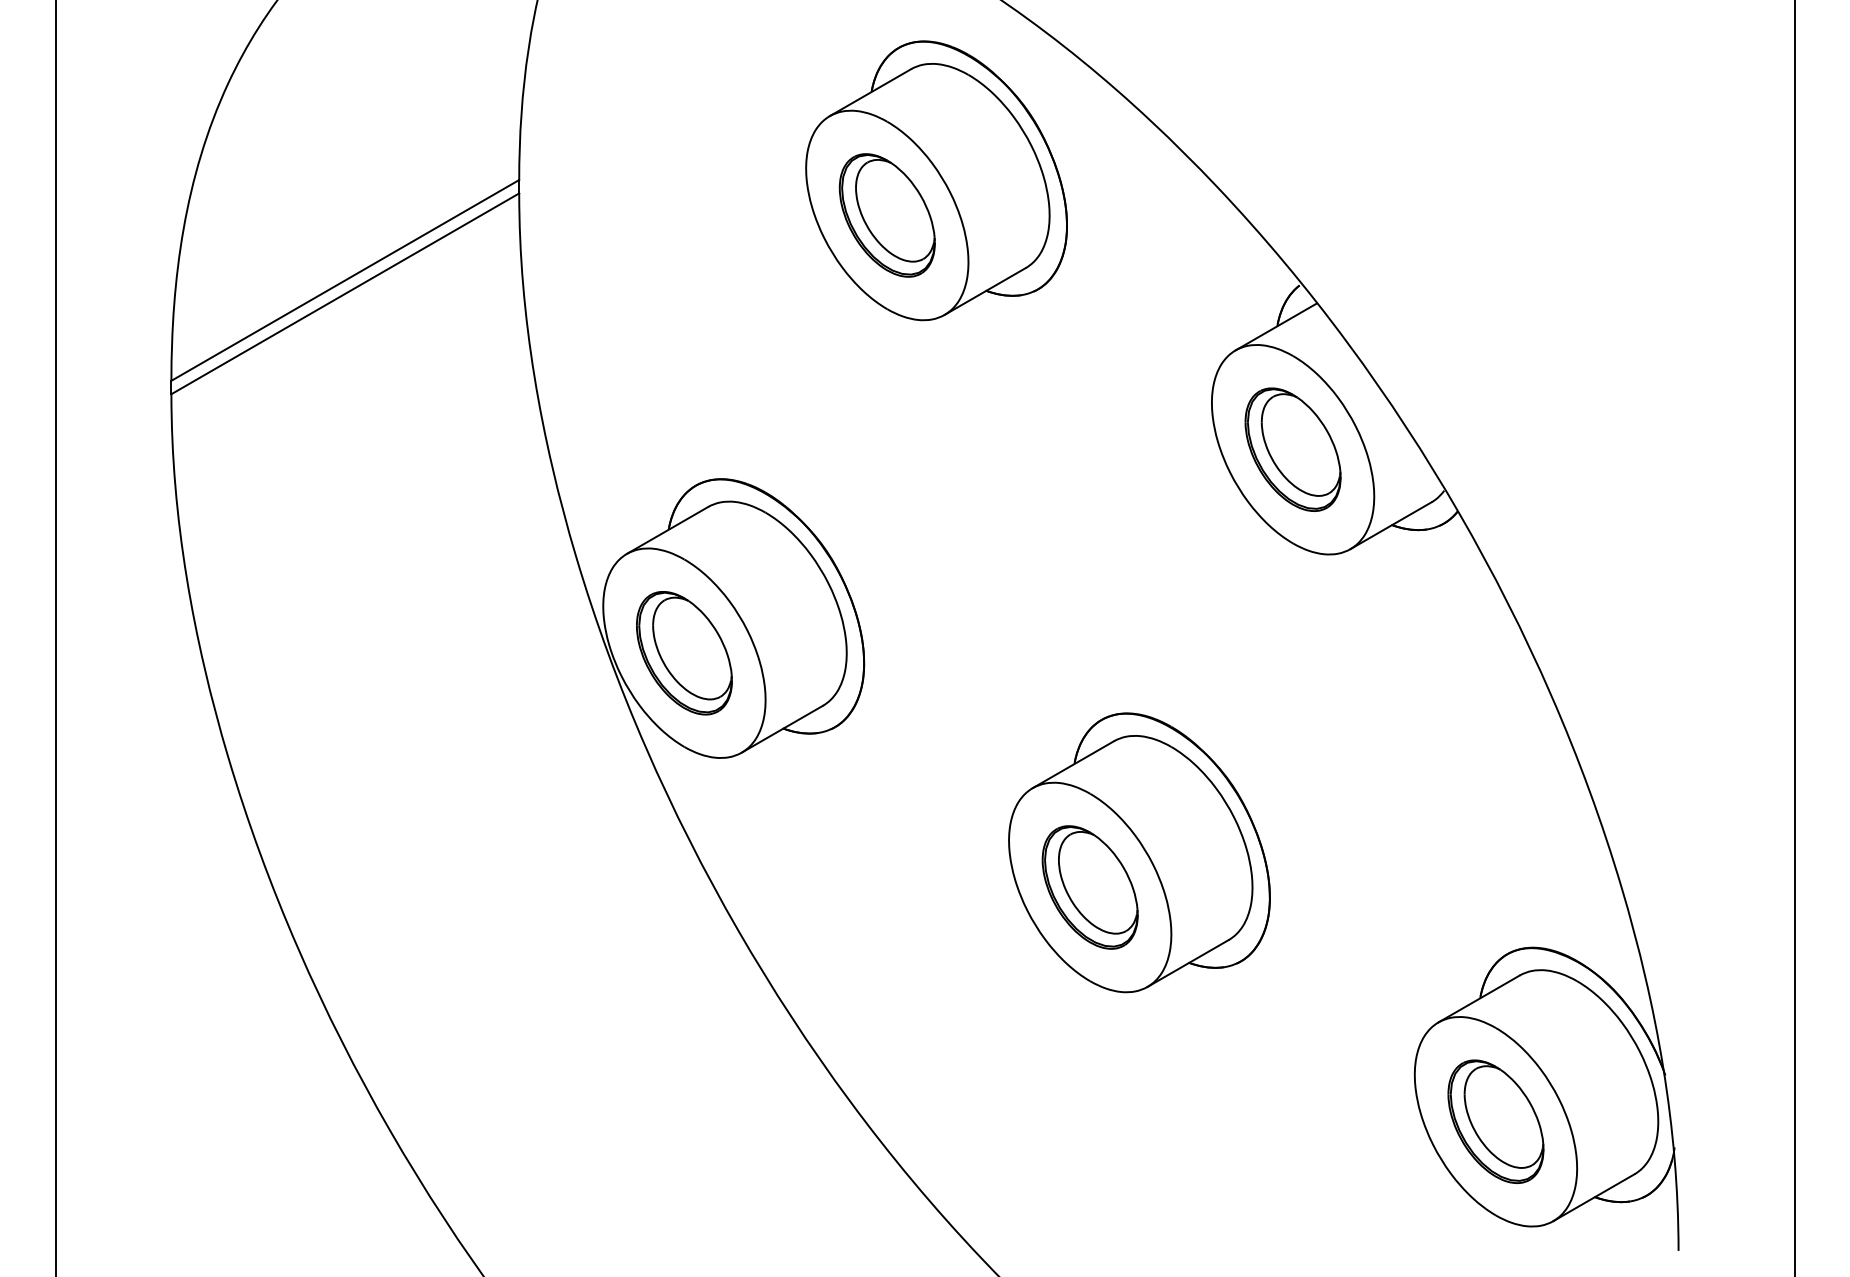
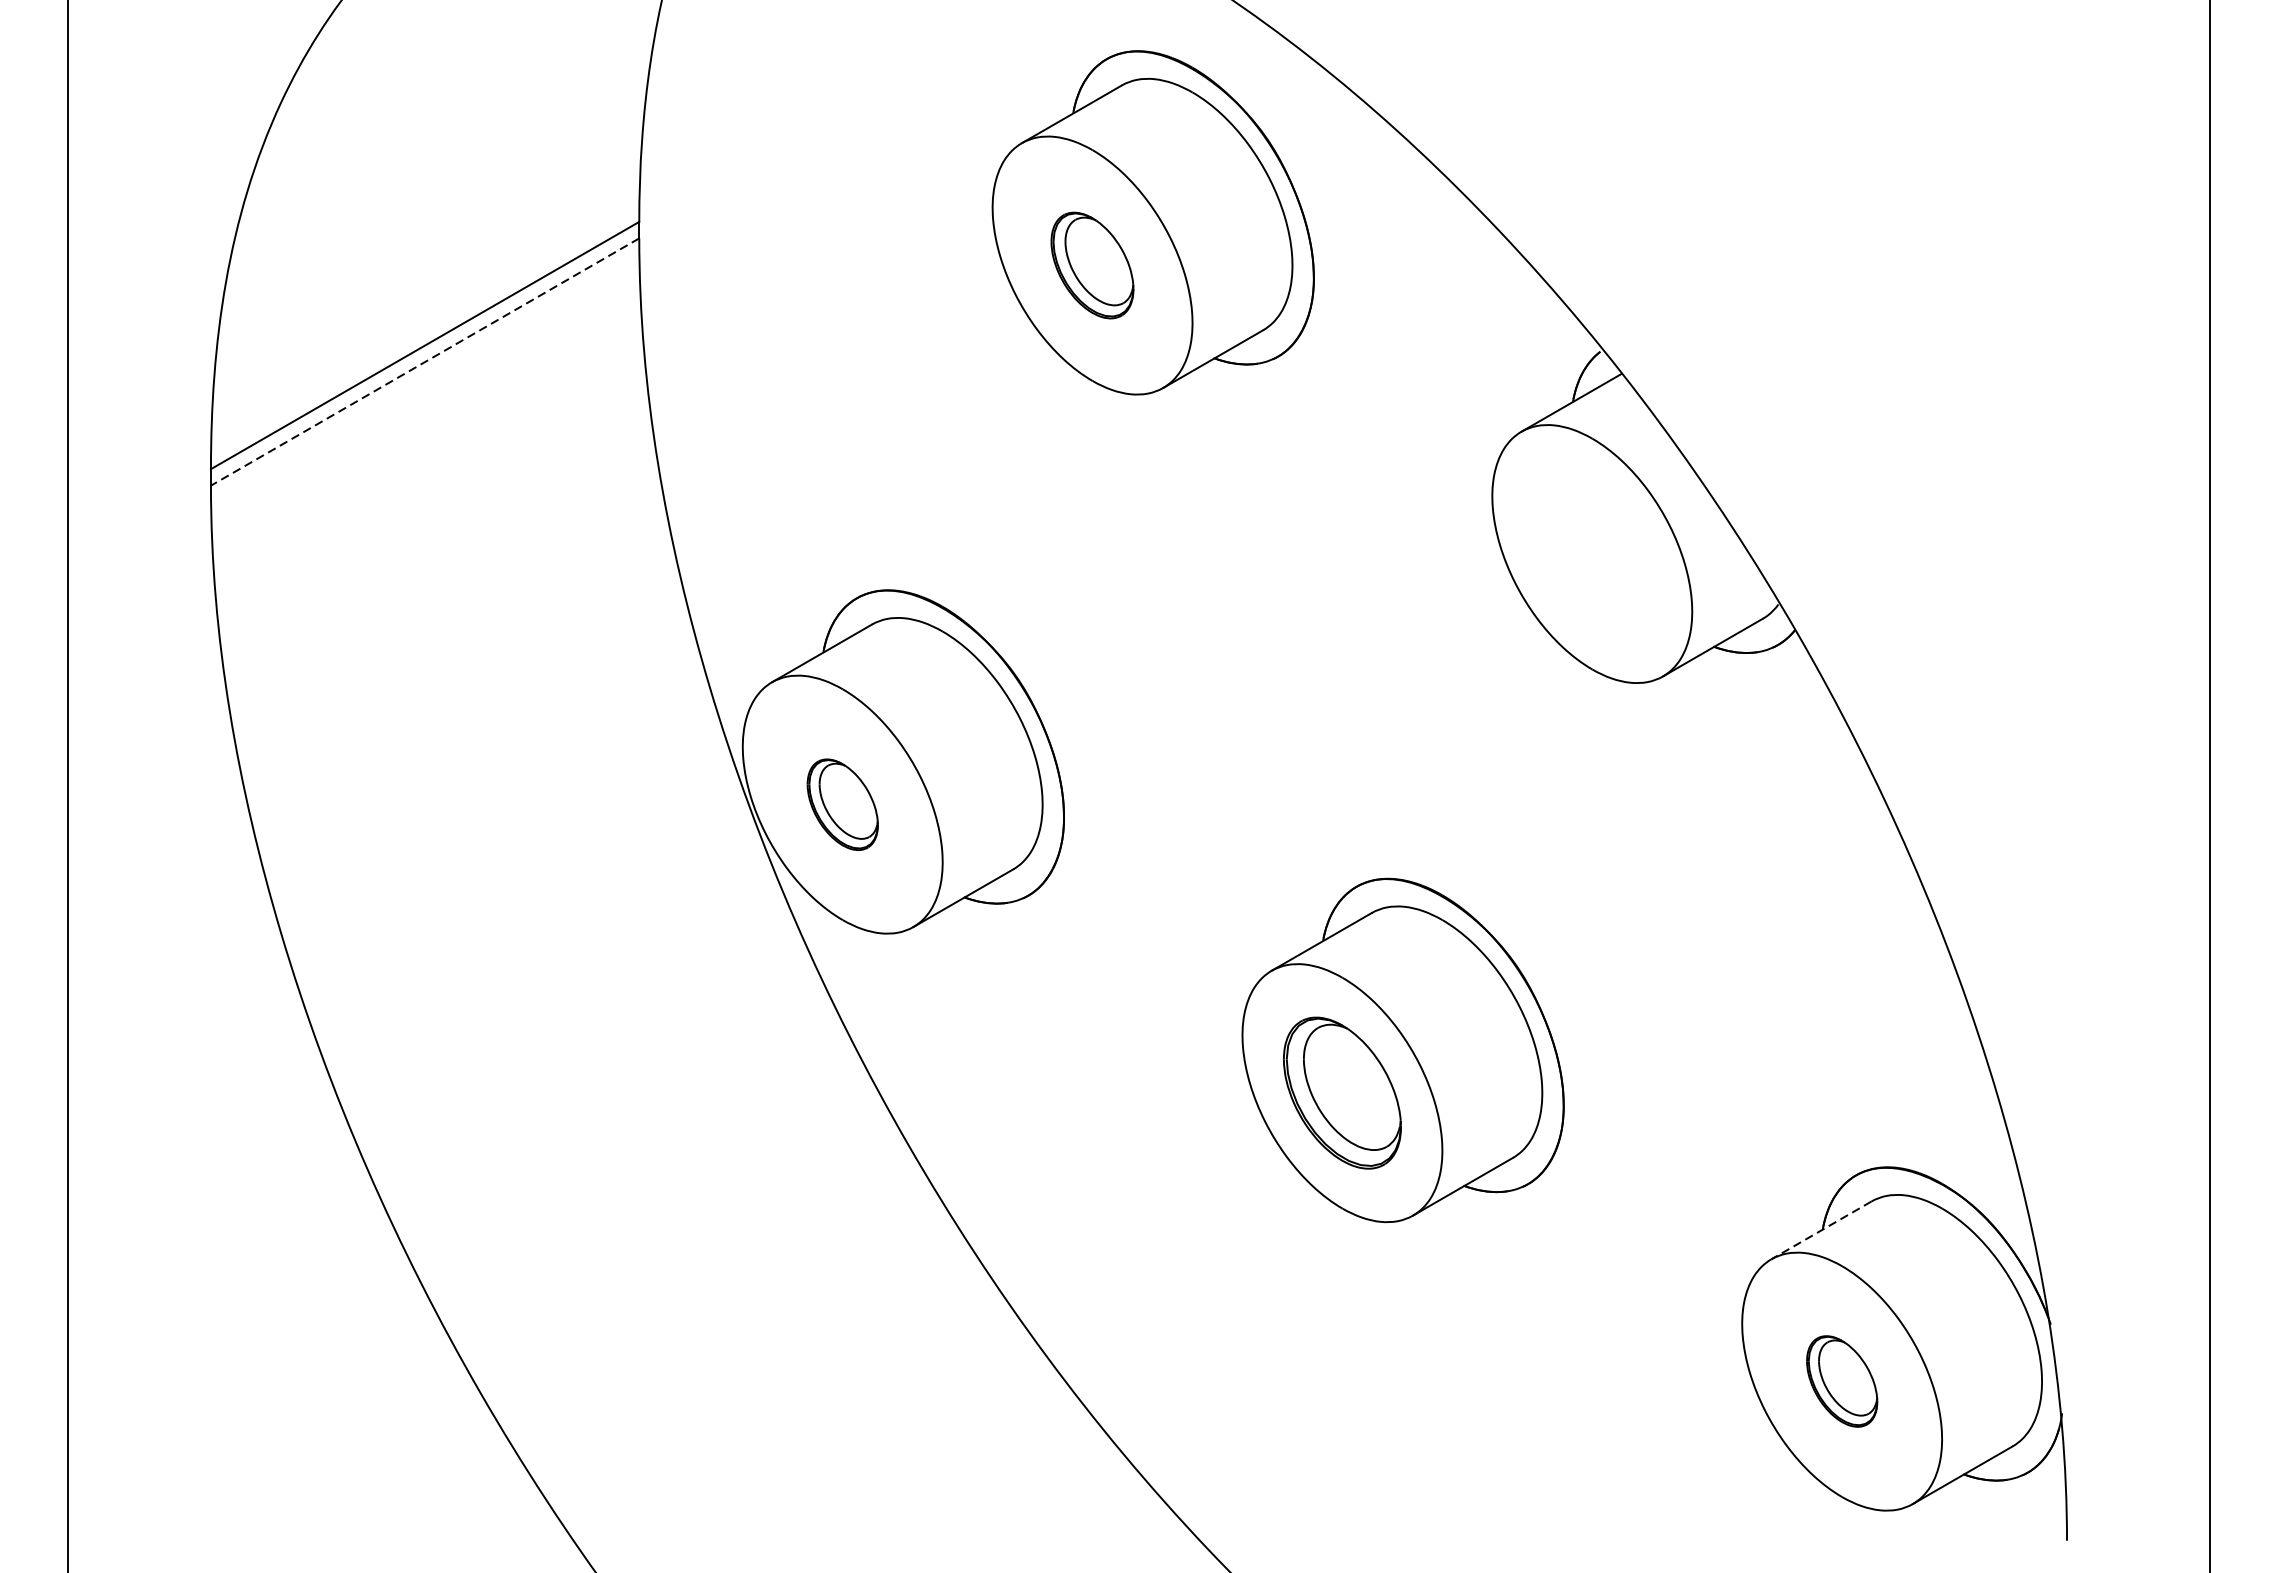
part: (886, 215) -> (1091, 265), size x0.7
line: (345, 293) -> (425, 361), solid -> dashed
part: (1292, 449) -> (1591, 553), removed
part: (684, 653) -> (842, 804), size x0.6
line: (1479, 998) -> (1821, 1229), solid -> dashed
part: (1495, 1121) -> (1841, 1381), size x0.6

